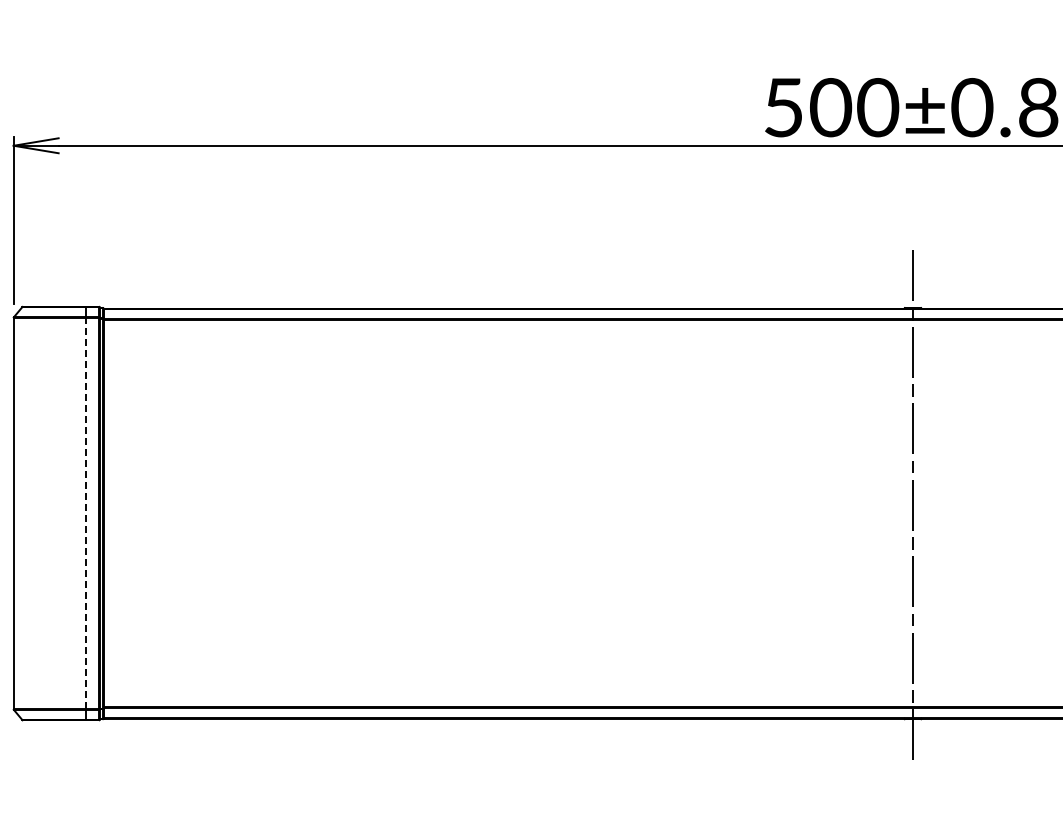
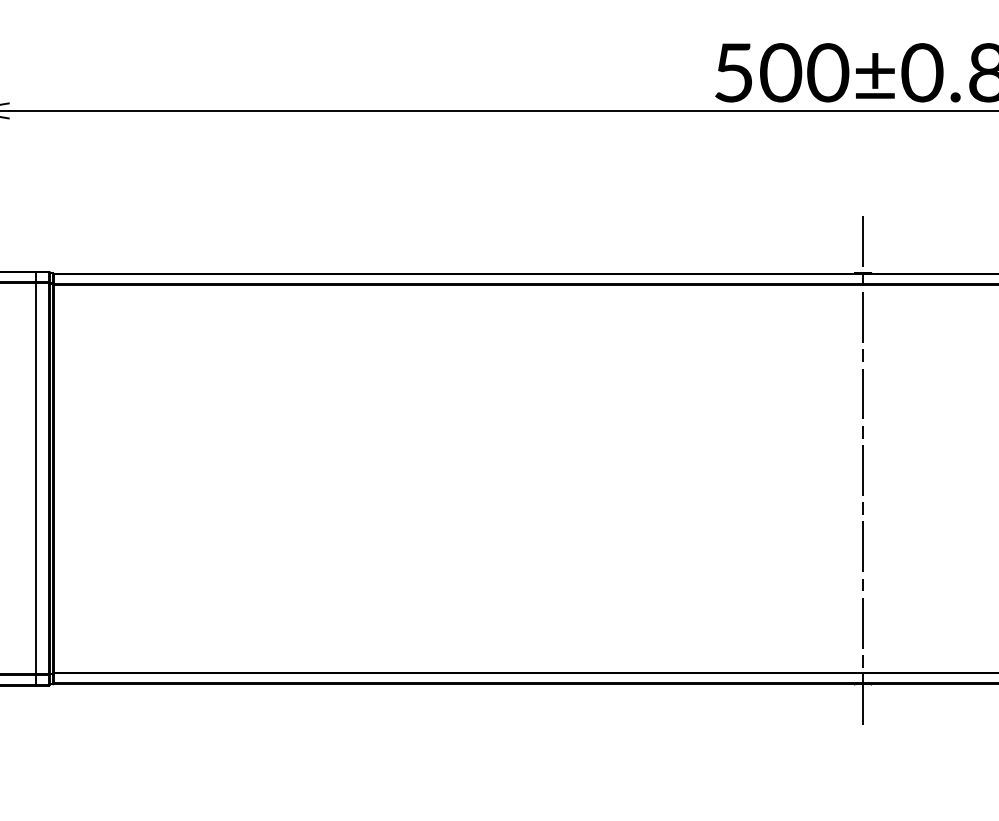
line: (85, 513) -> (35, 478), dashed -> solid

